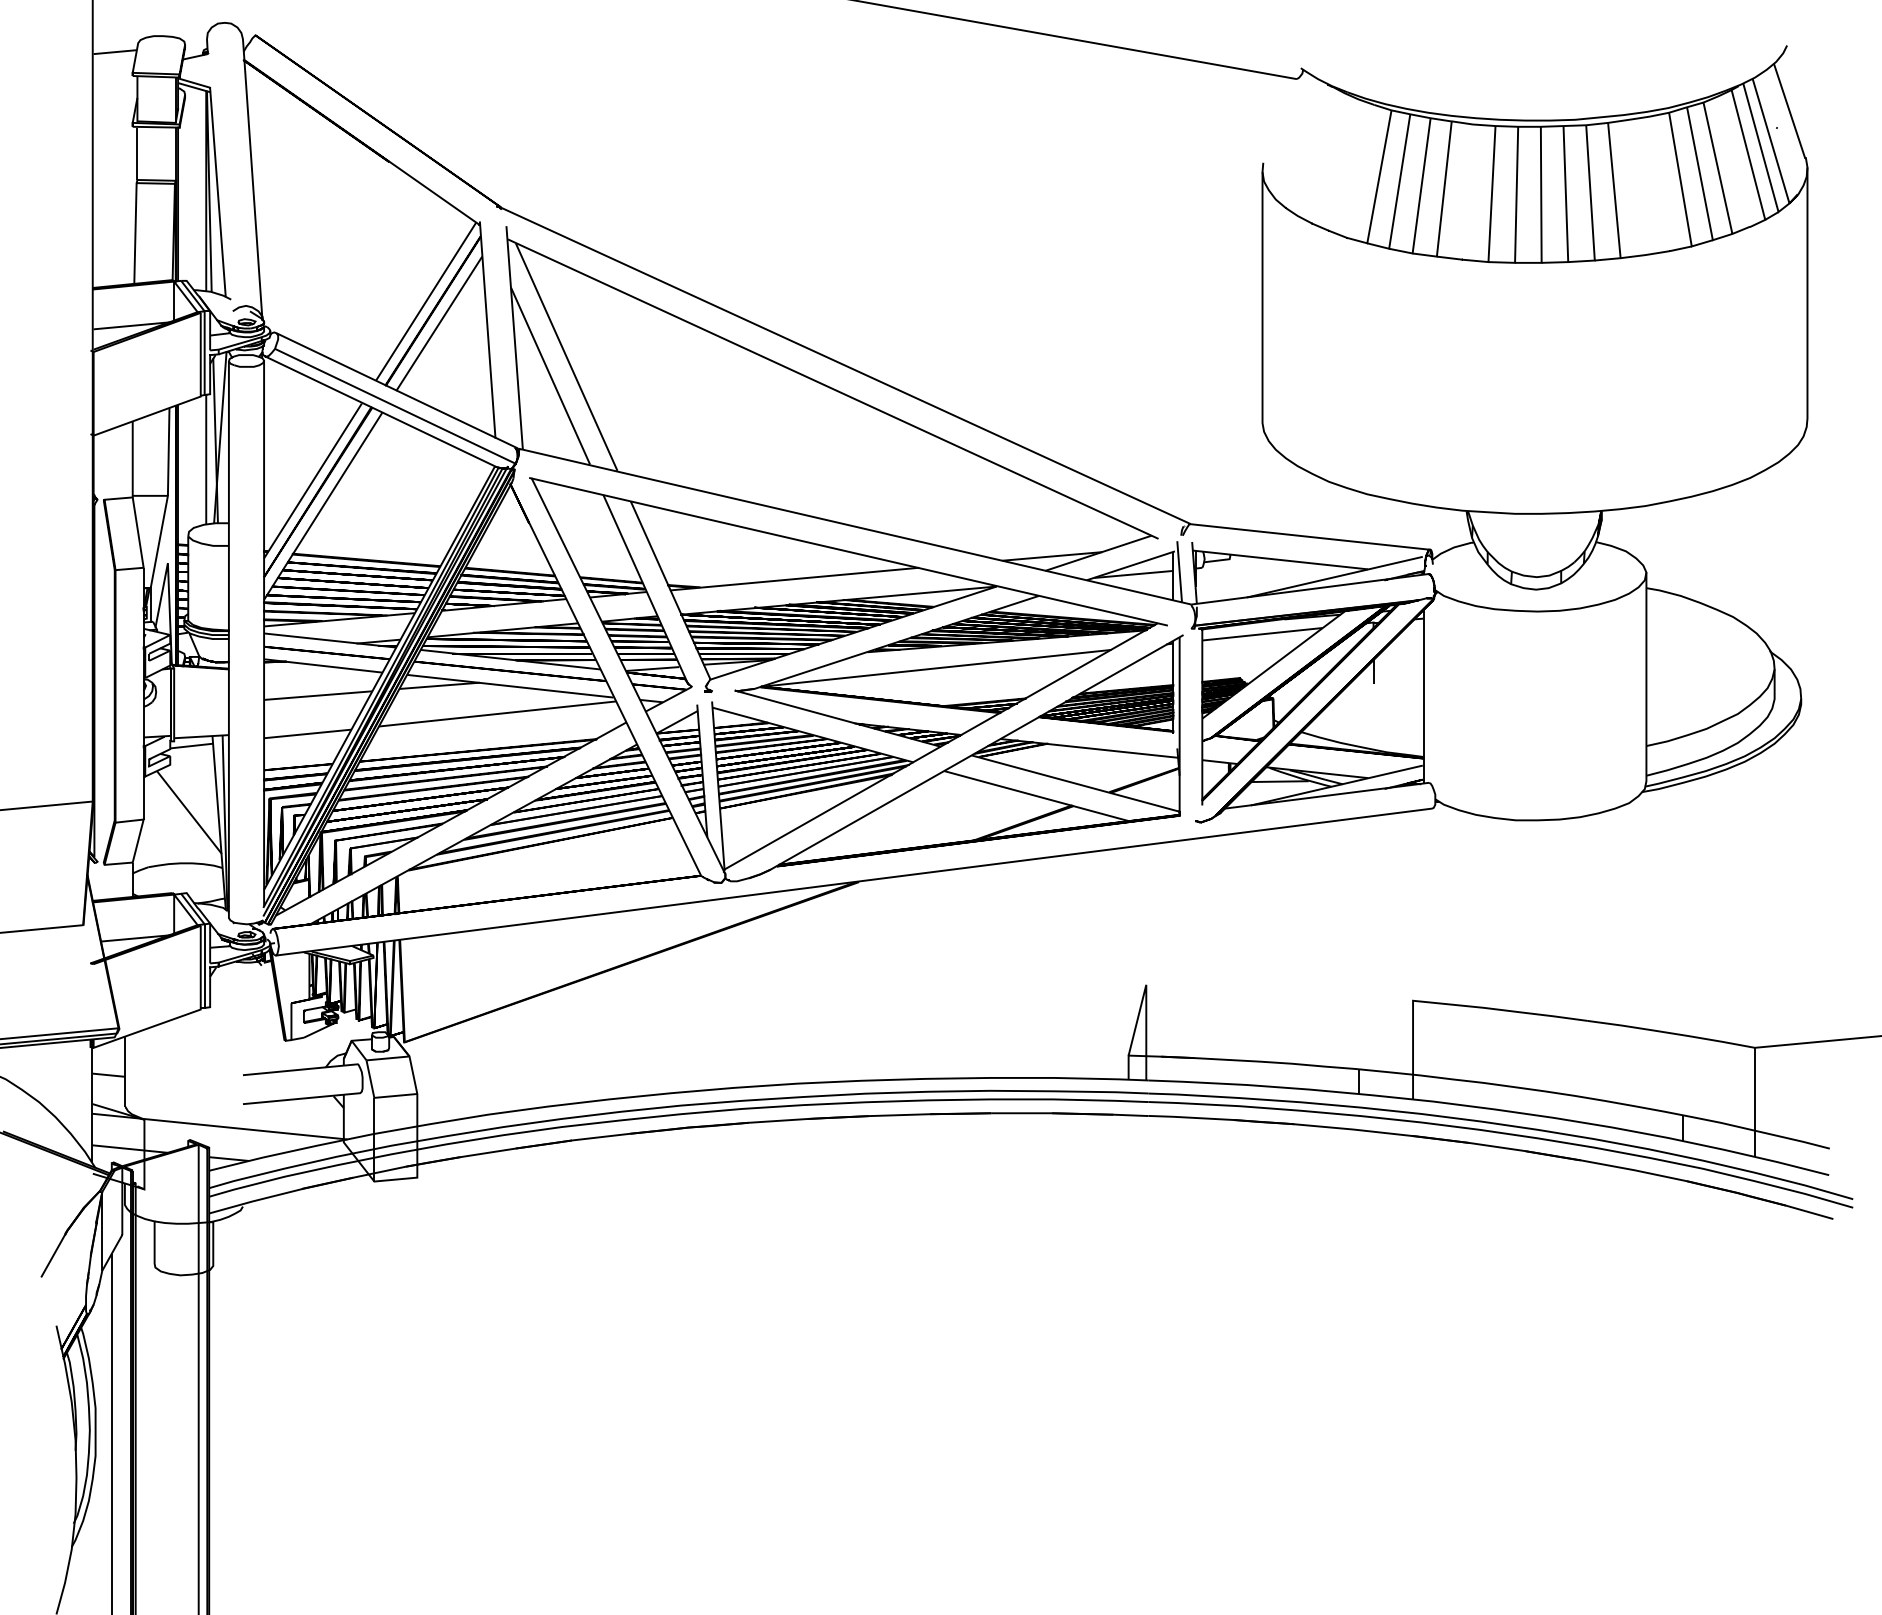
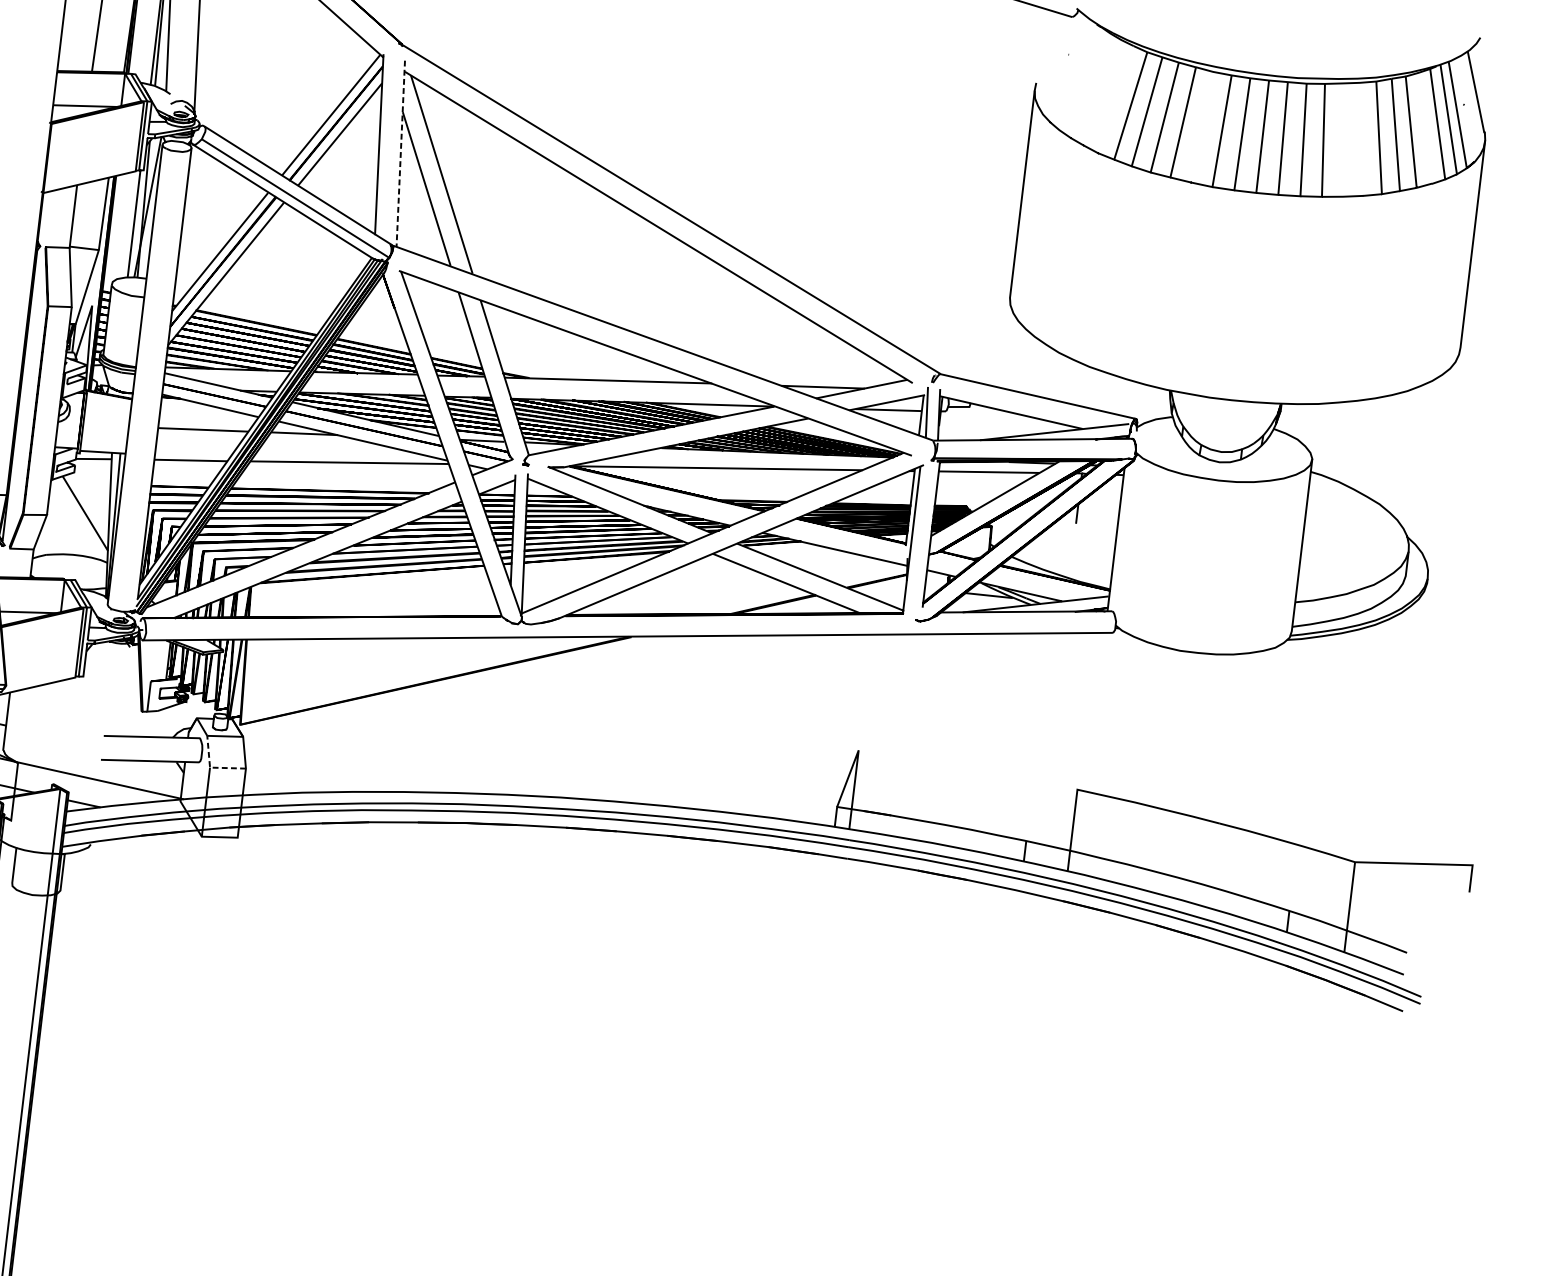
line: (514, 338) -> (400, 154), solid -> dashed
line: (376, 1097) -> (211, 767), solid -> dashed

